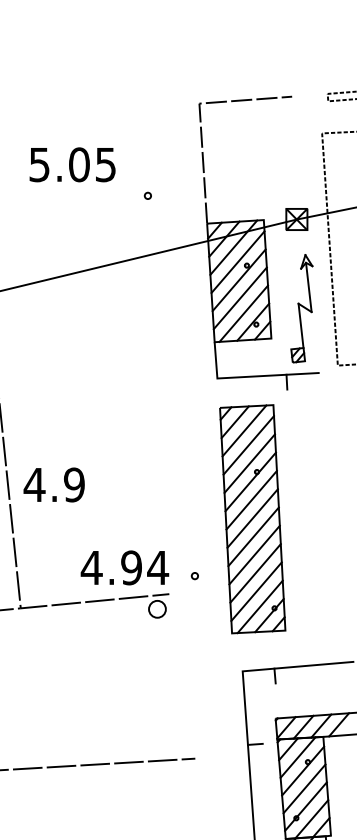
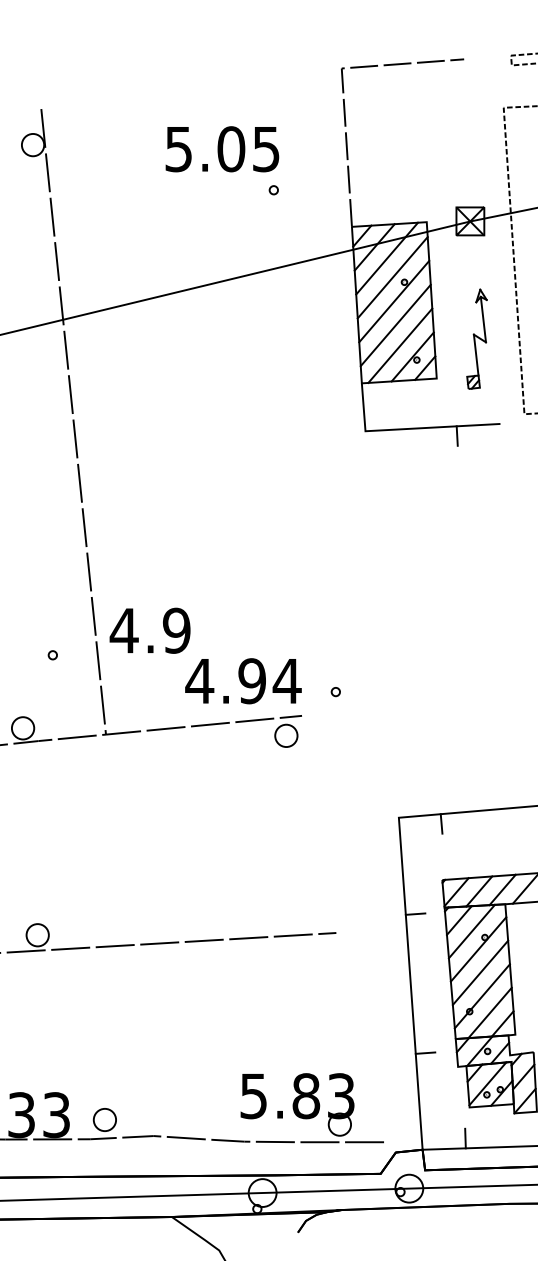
text: (72, 165) -> (222, 149), moved
part: (301, 308) -> (476, 339), size x0.7
text: (53, 484) -> (149, 630), moved
part: (253, 518) -> (412, 616), removed

